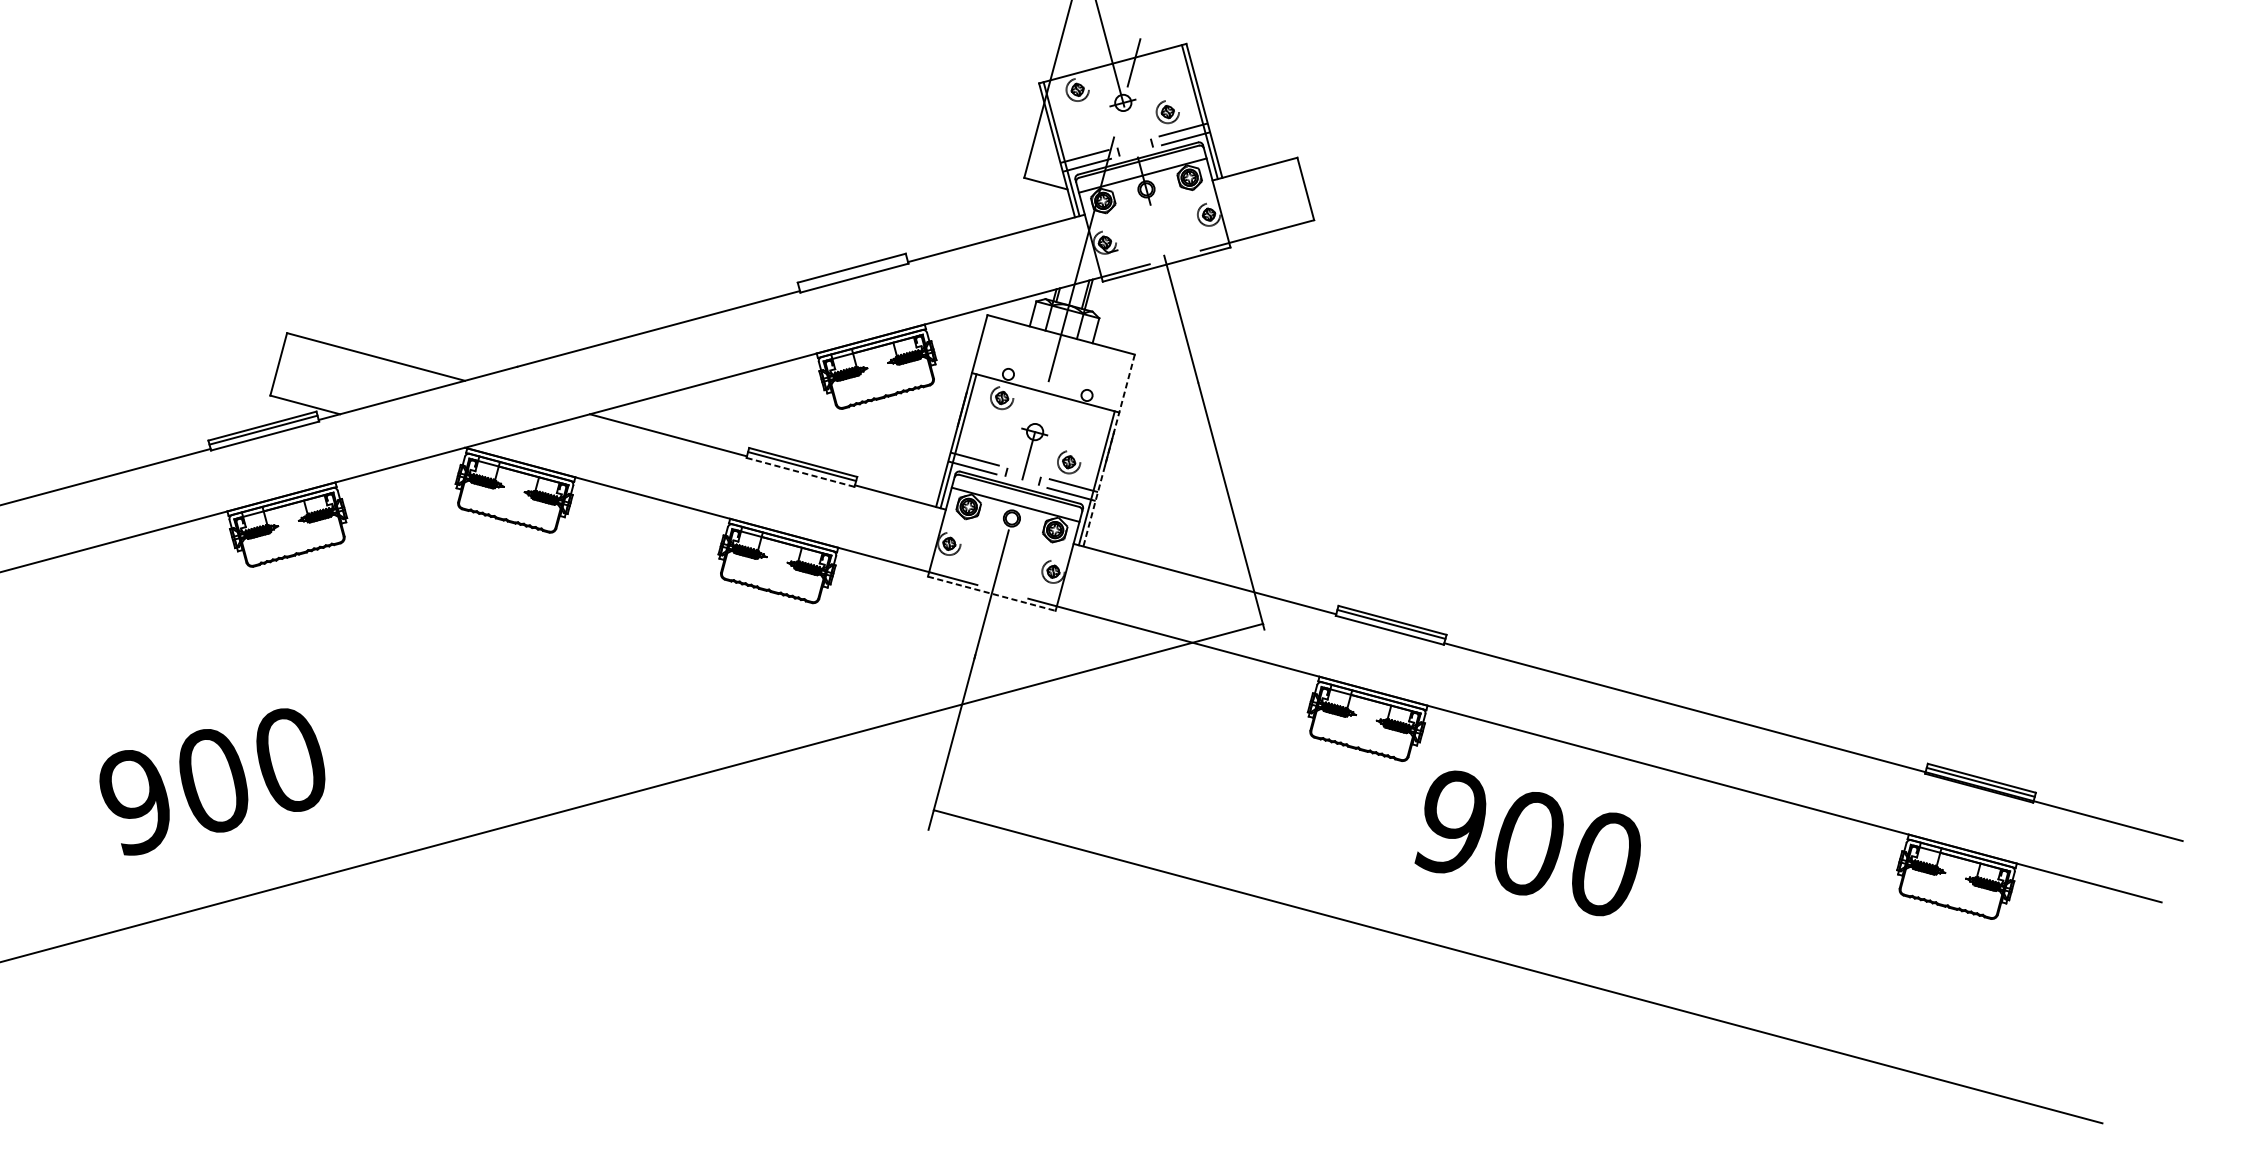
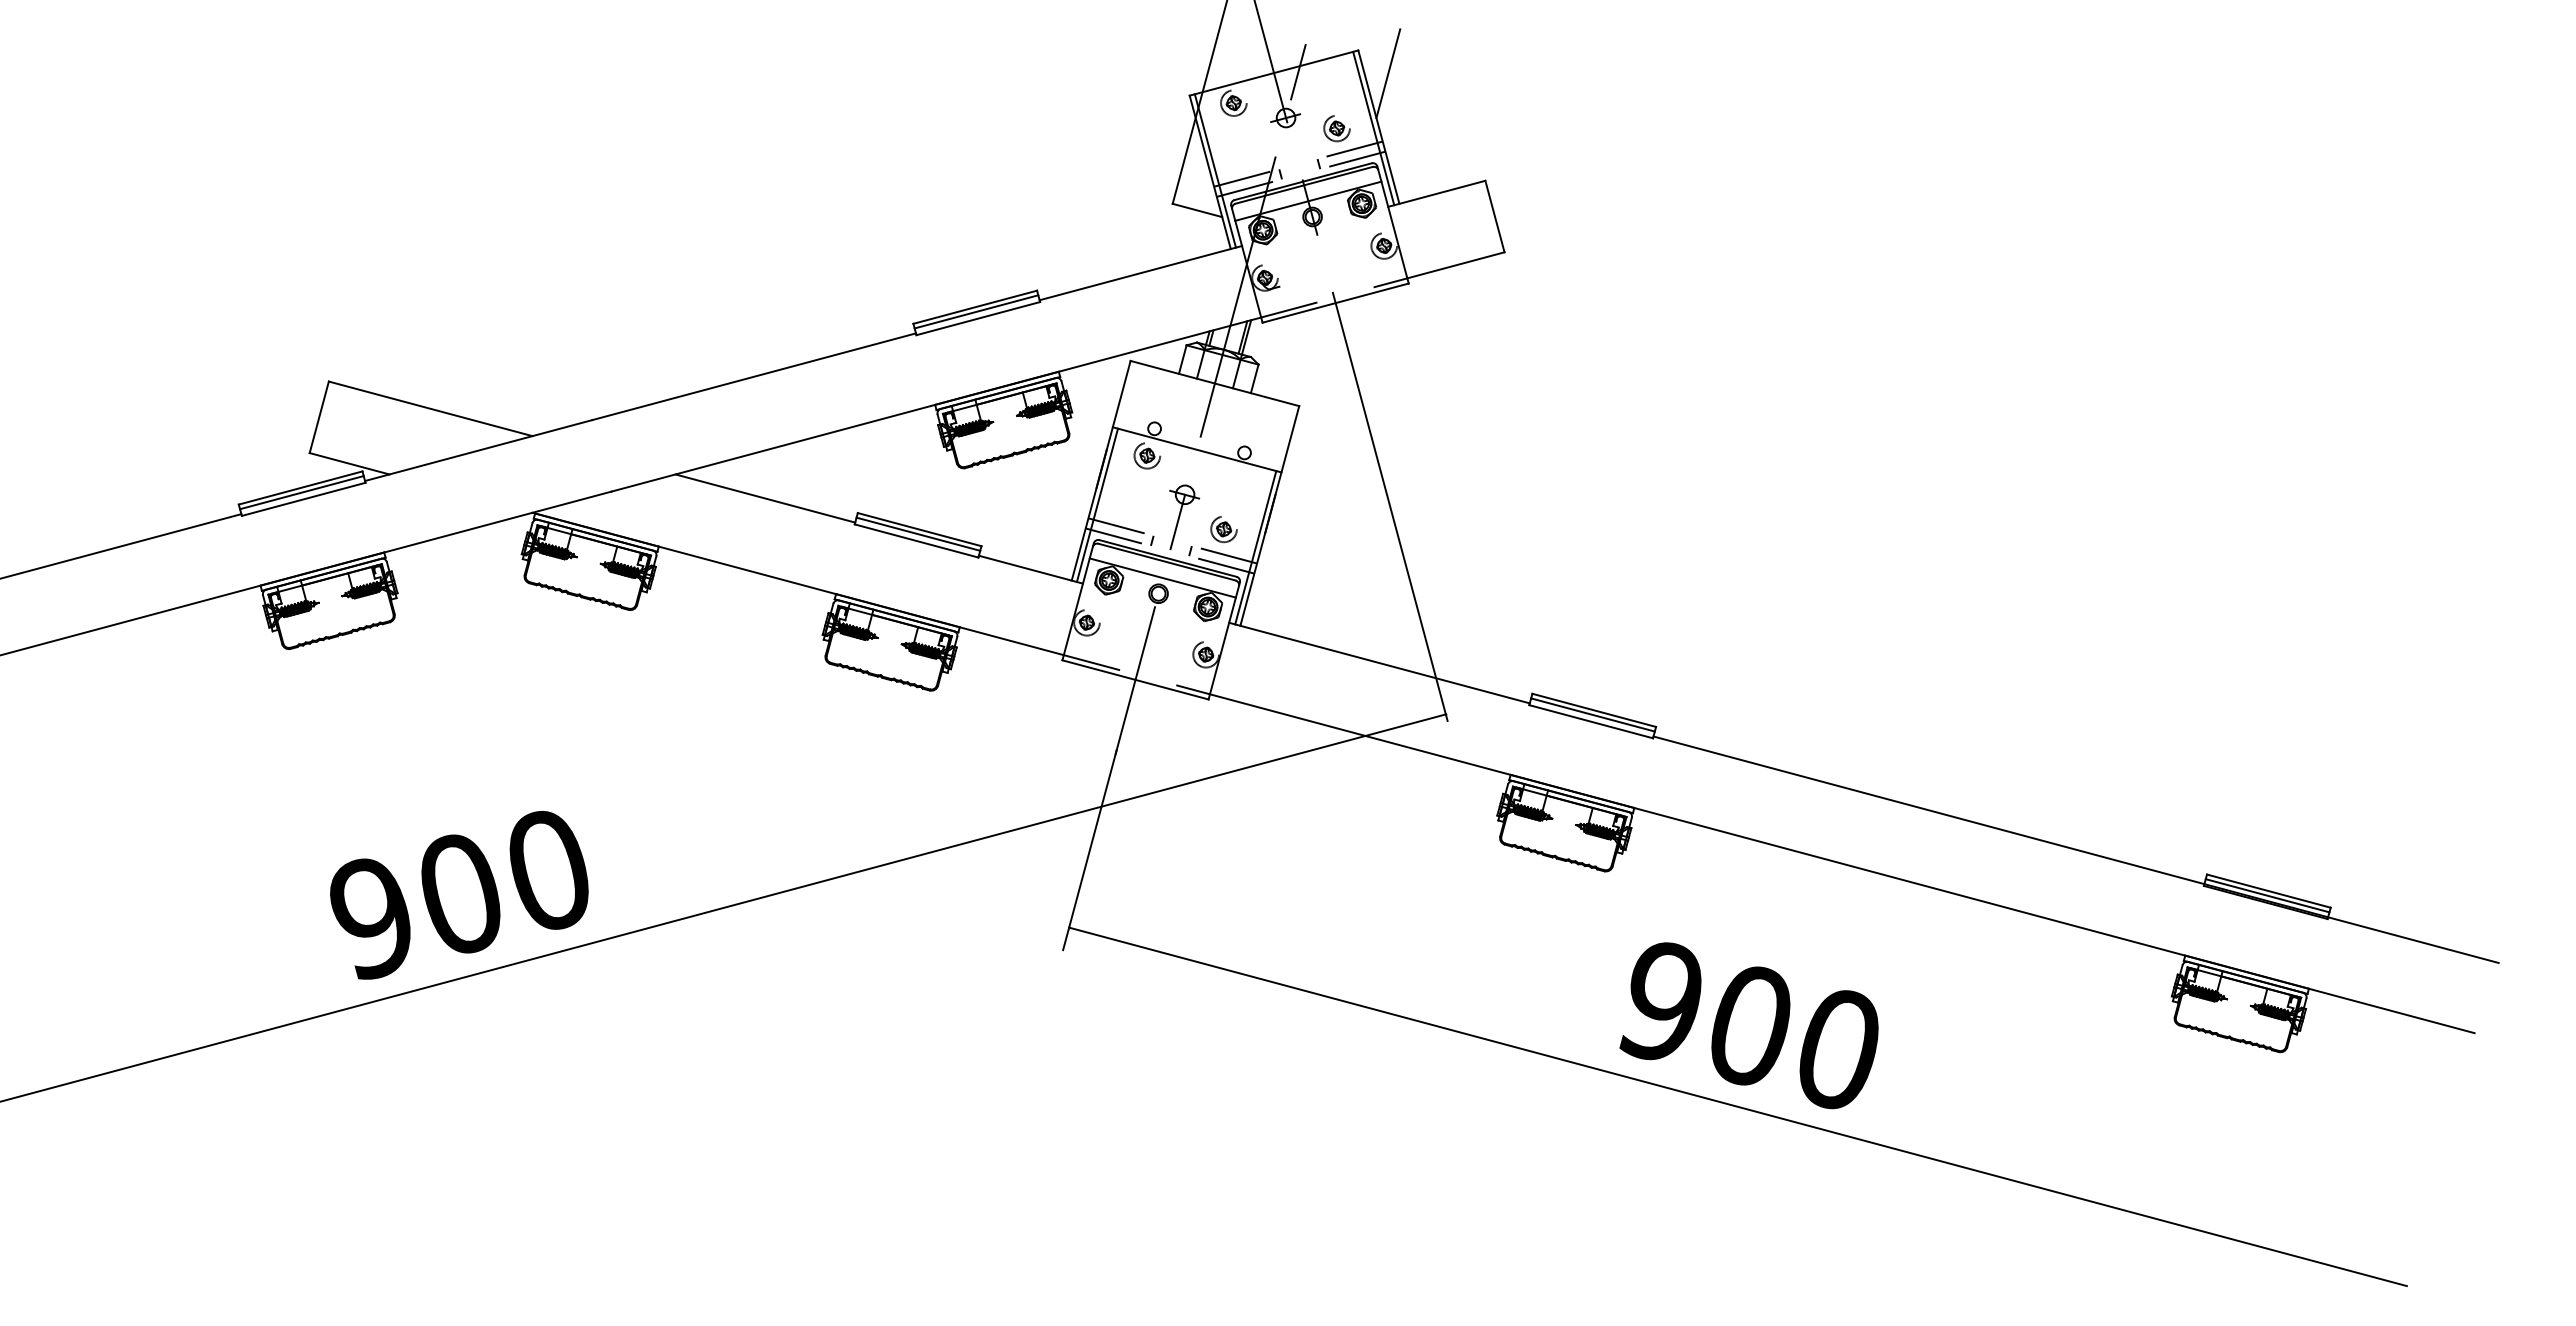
line: (1212, 64) -> (1388, 73), added
line: (852, 271) -> (976, 311), added
line: (1108, 450) -> (1269, 515), dashed -> solid
line: (800, 471) -> (916, 540), dashed -> solid
line: (991, 593) -> (1135, 679), dashed -> solid
text: (212, 782) -> (459, 895), moved
text: (1527, 843) -> (1748, 1025), moved

